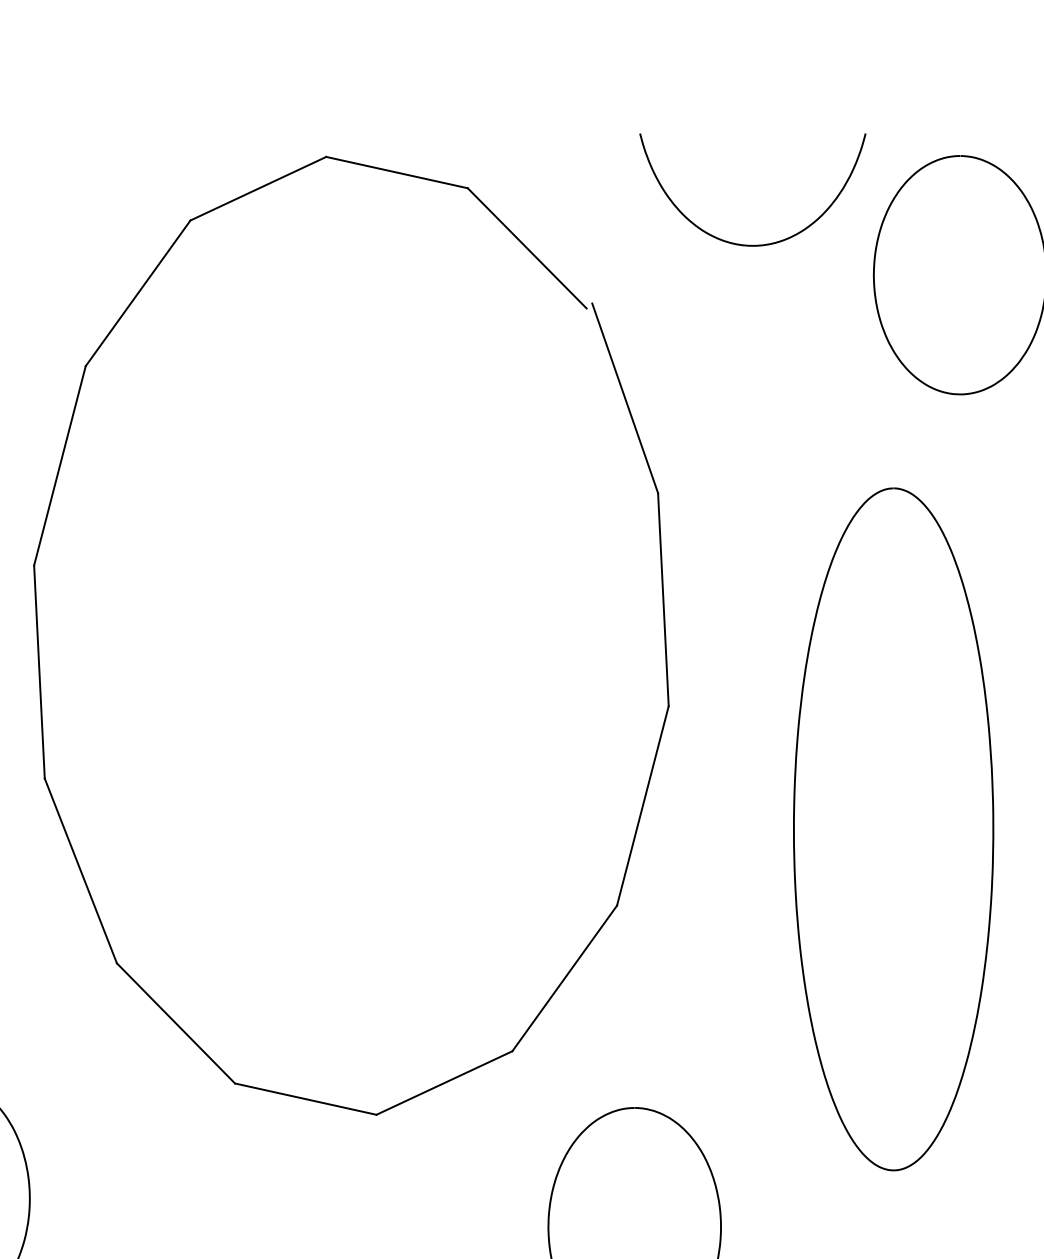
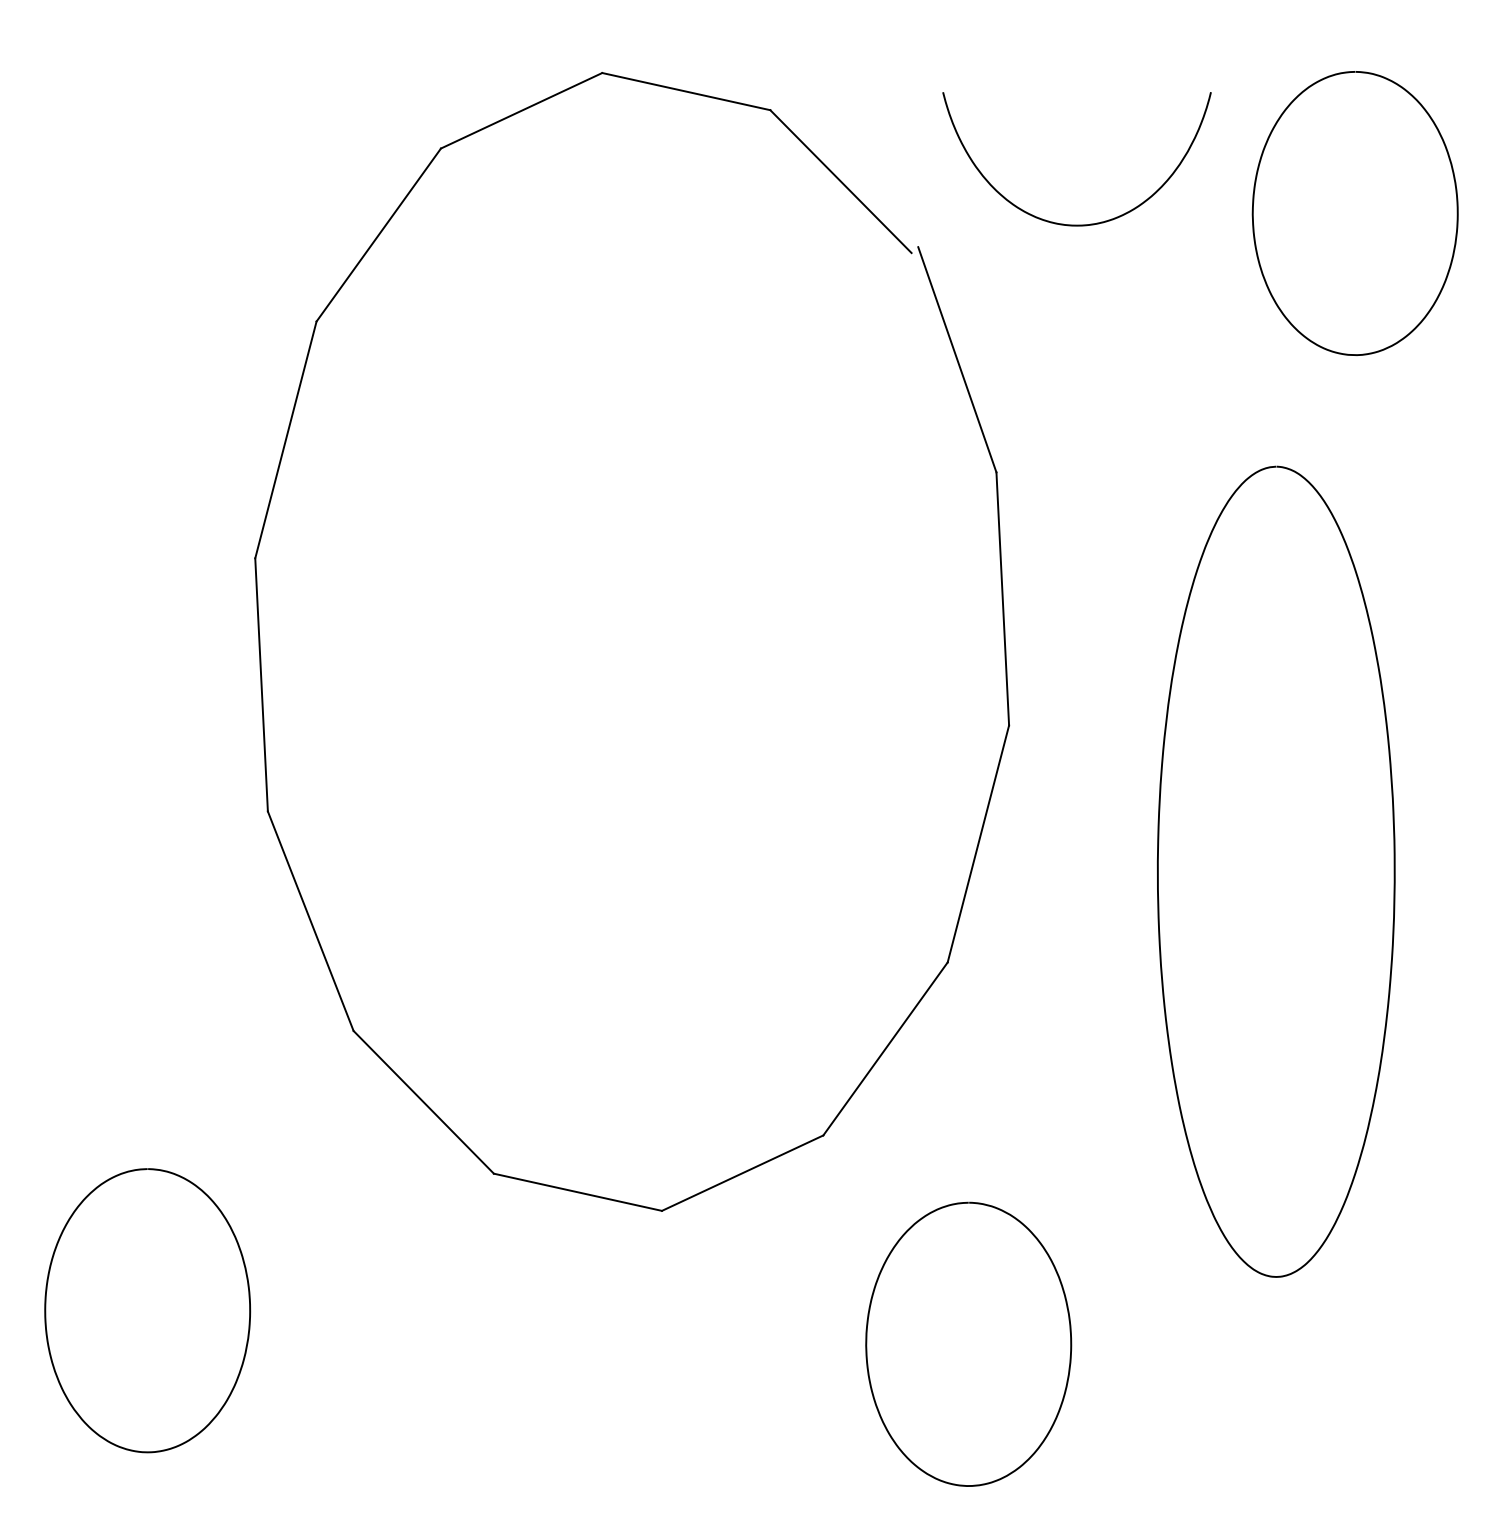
curve: (752, 244) -> (1076, 224), moved

